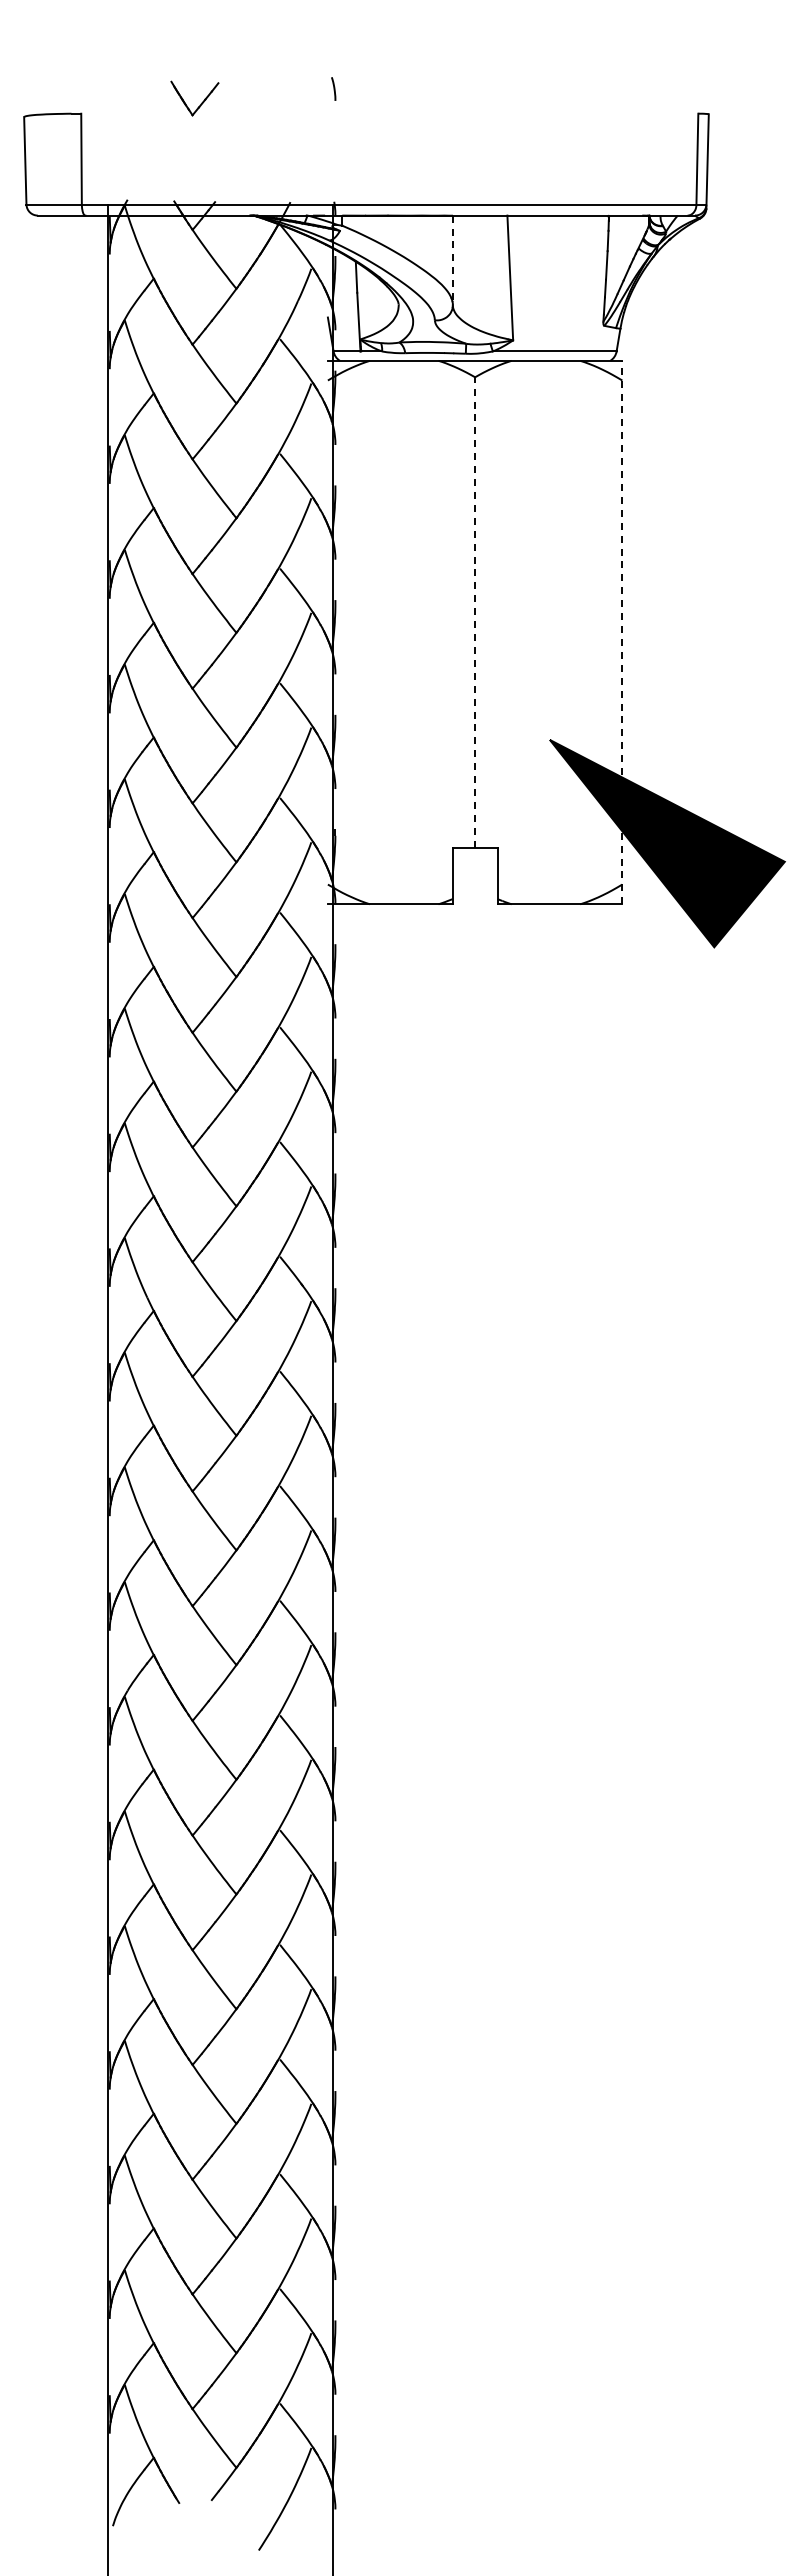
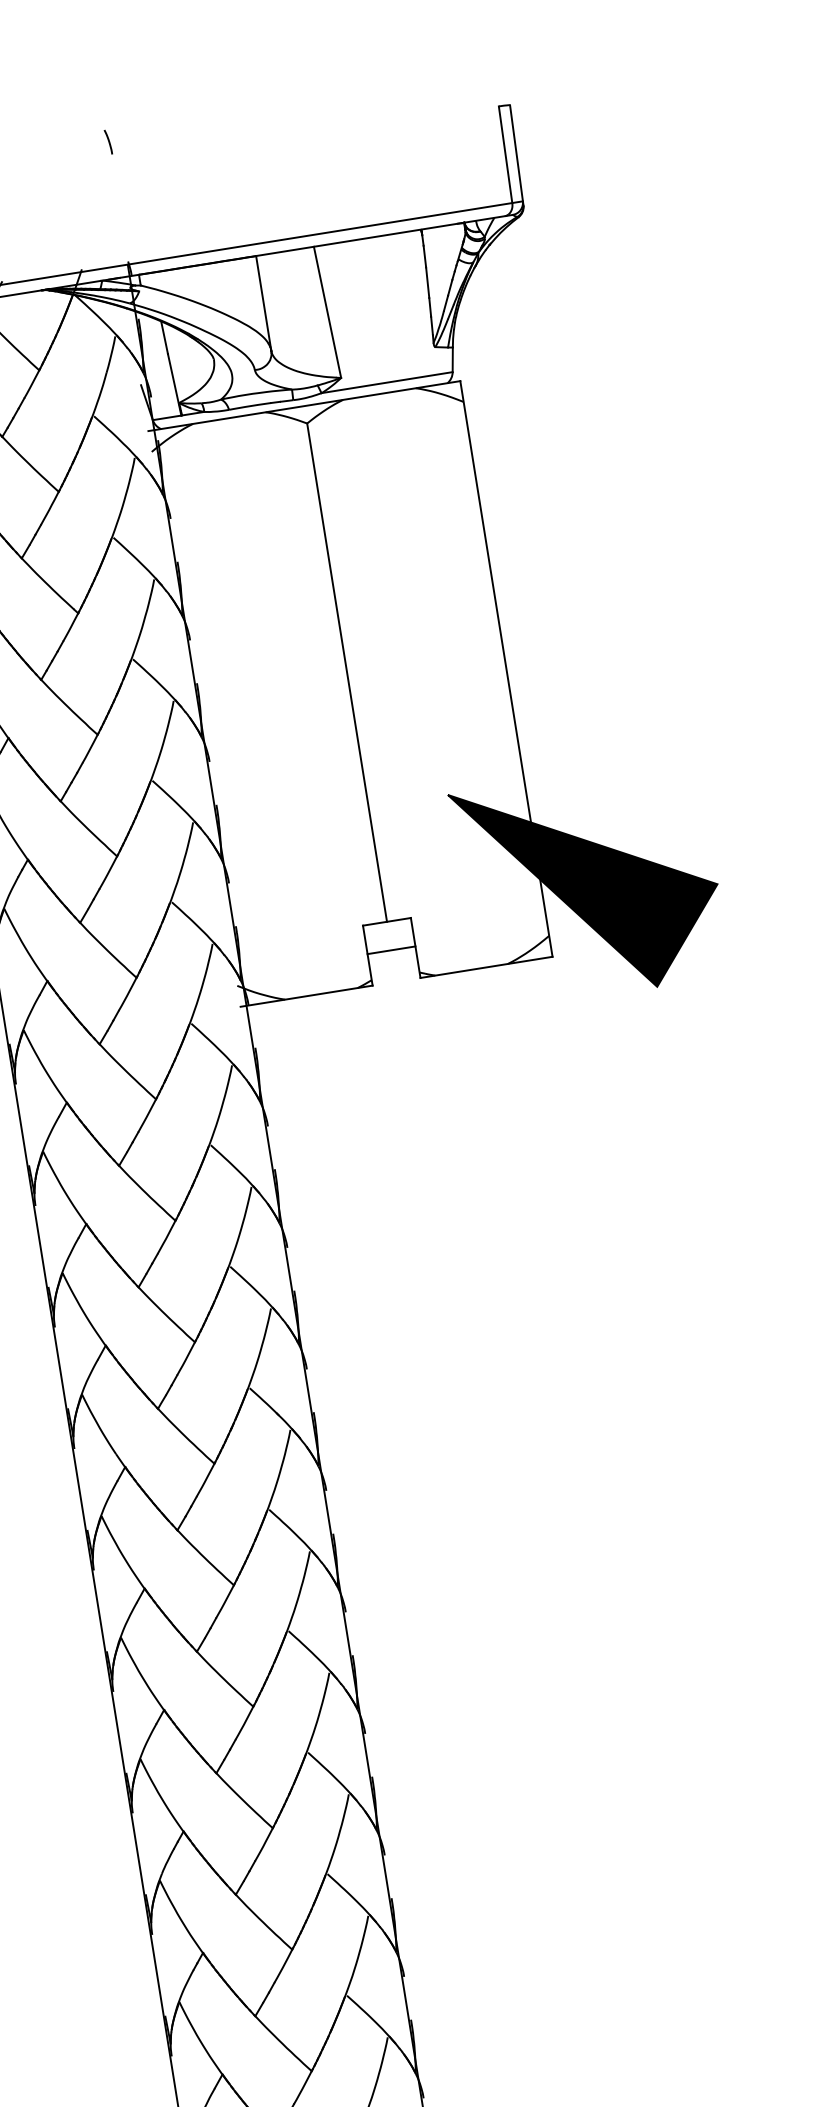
line: (452, 260) -> (263, 303), dashed -> solid
line: (475, 611) -> (347, 671), dashed -> solid
line: (622, 632) -> (506, 668), dashed -> solid
line: (474, 874) -> (390, 950), added

